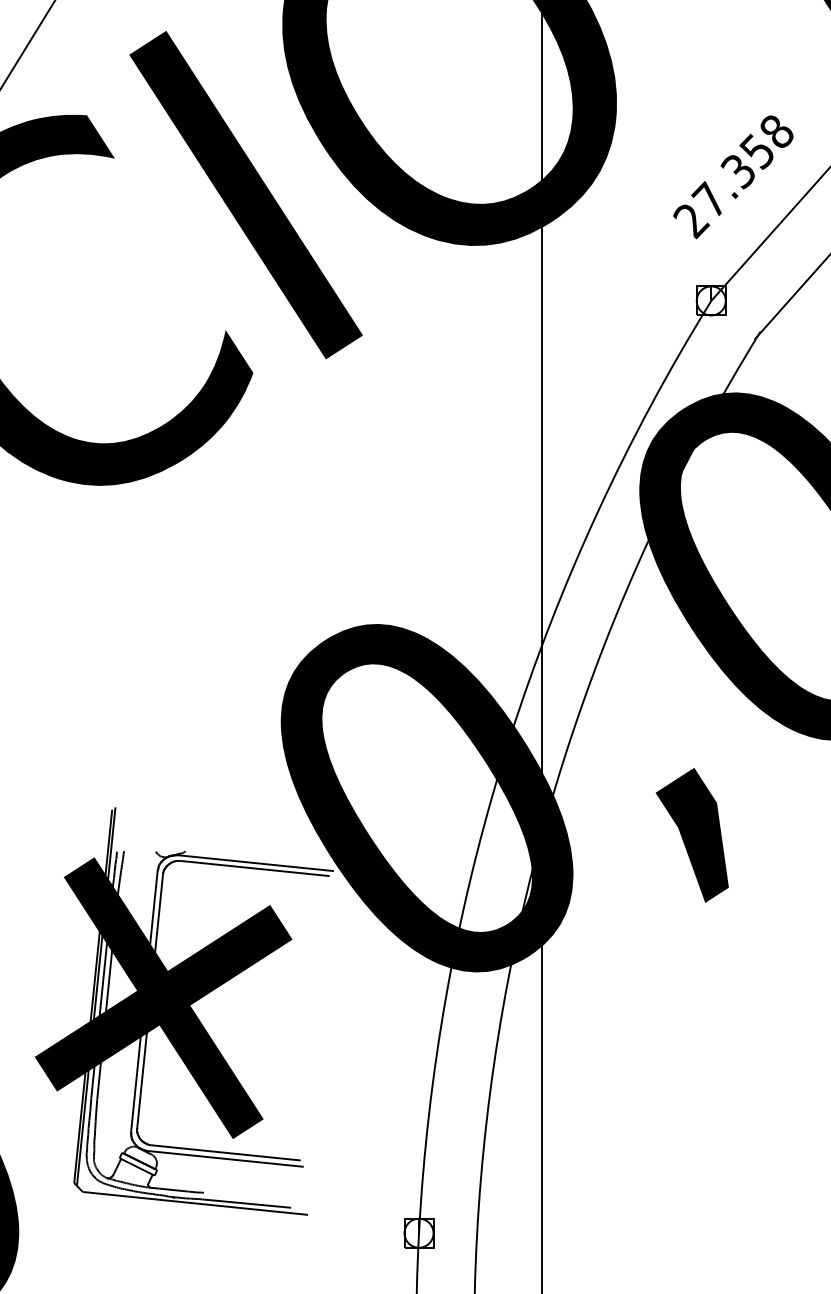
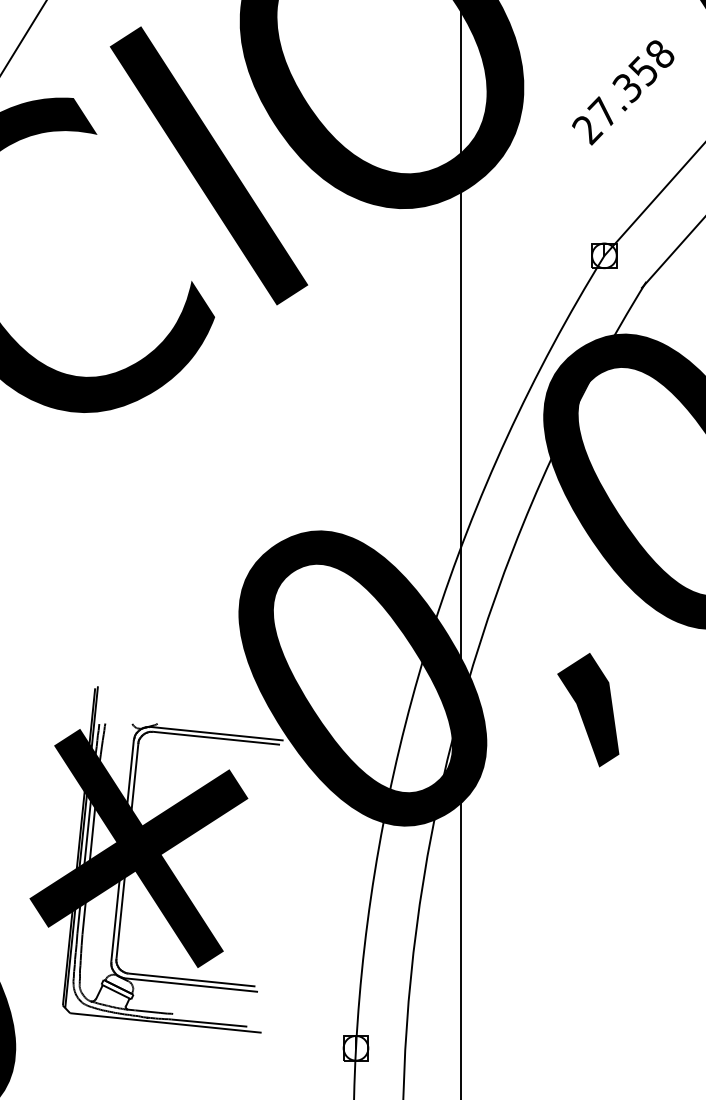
text: (733, 177) -> (623, 93), moved

